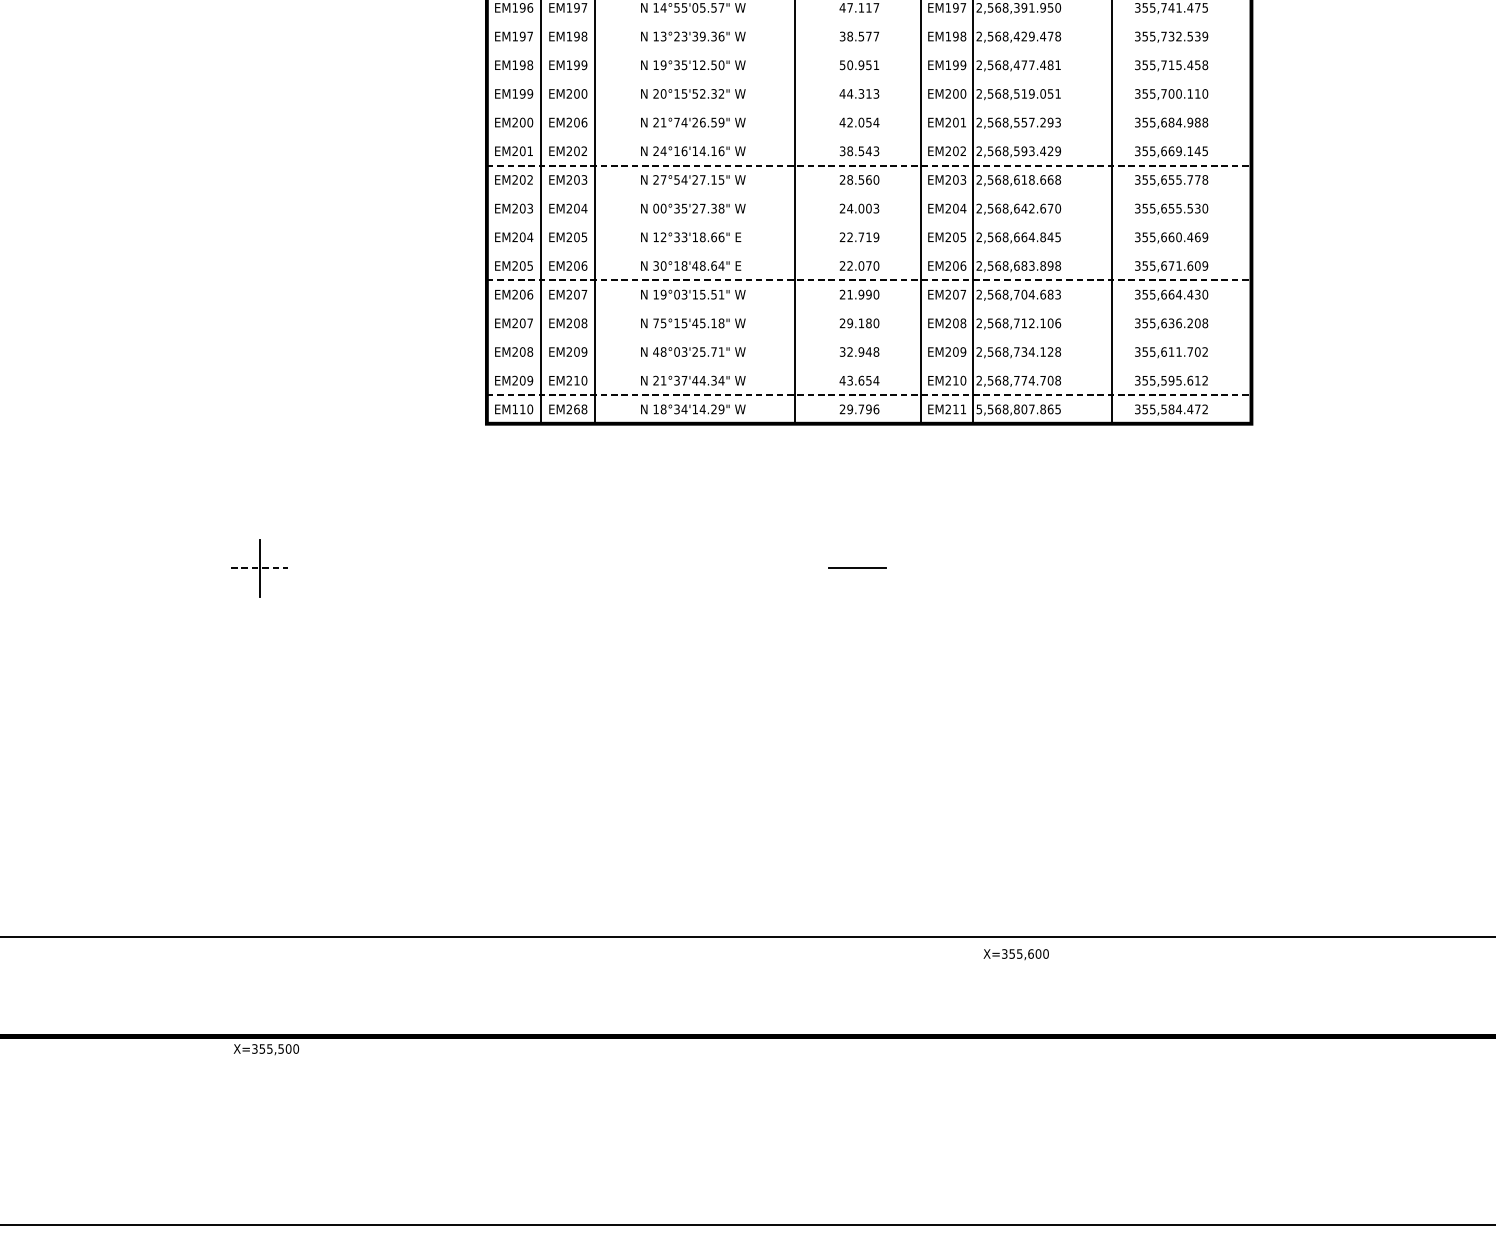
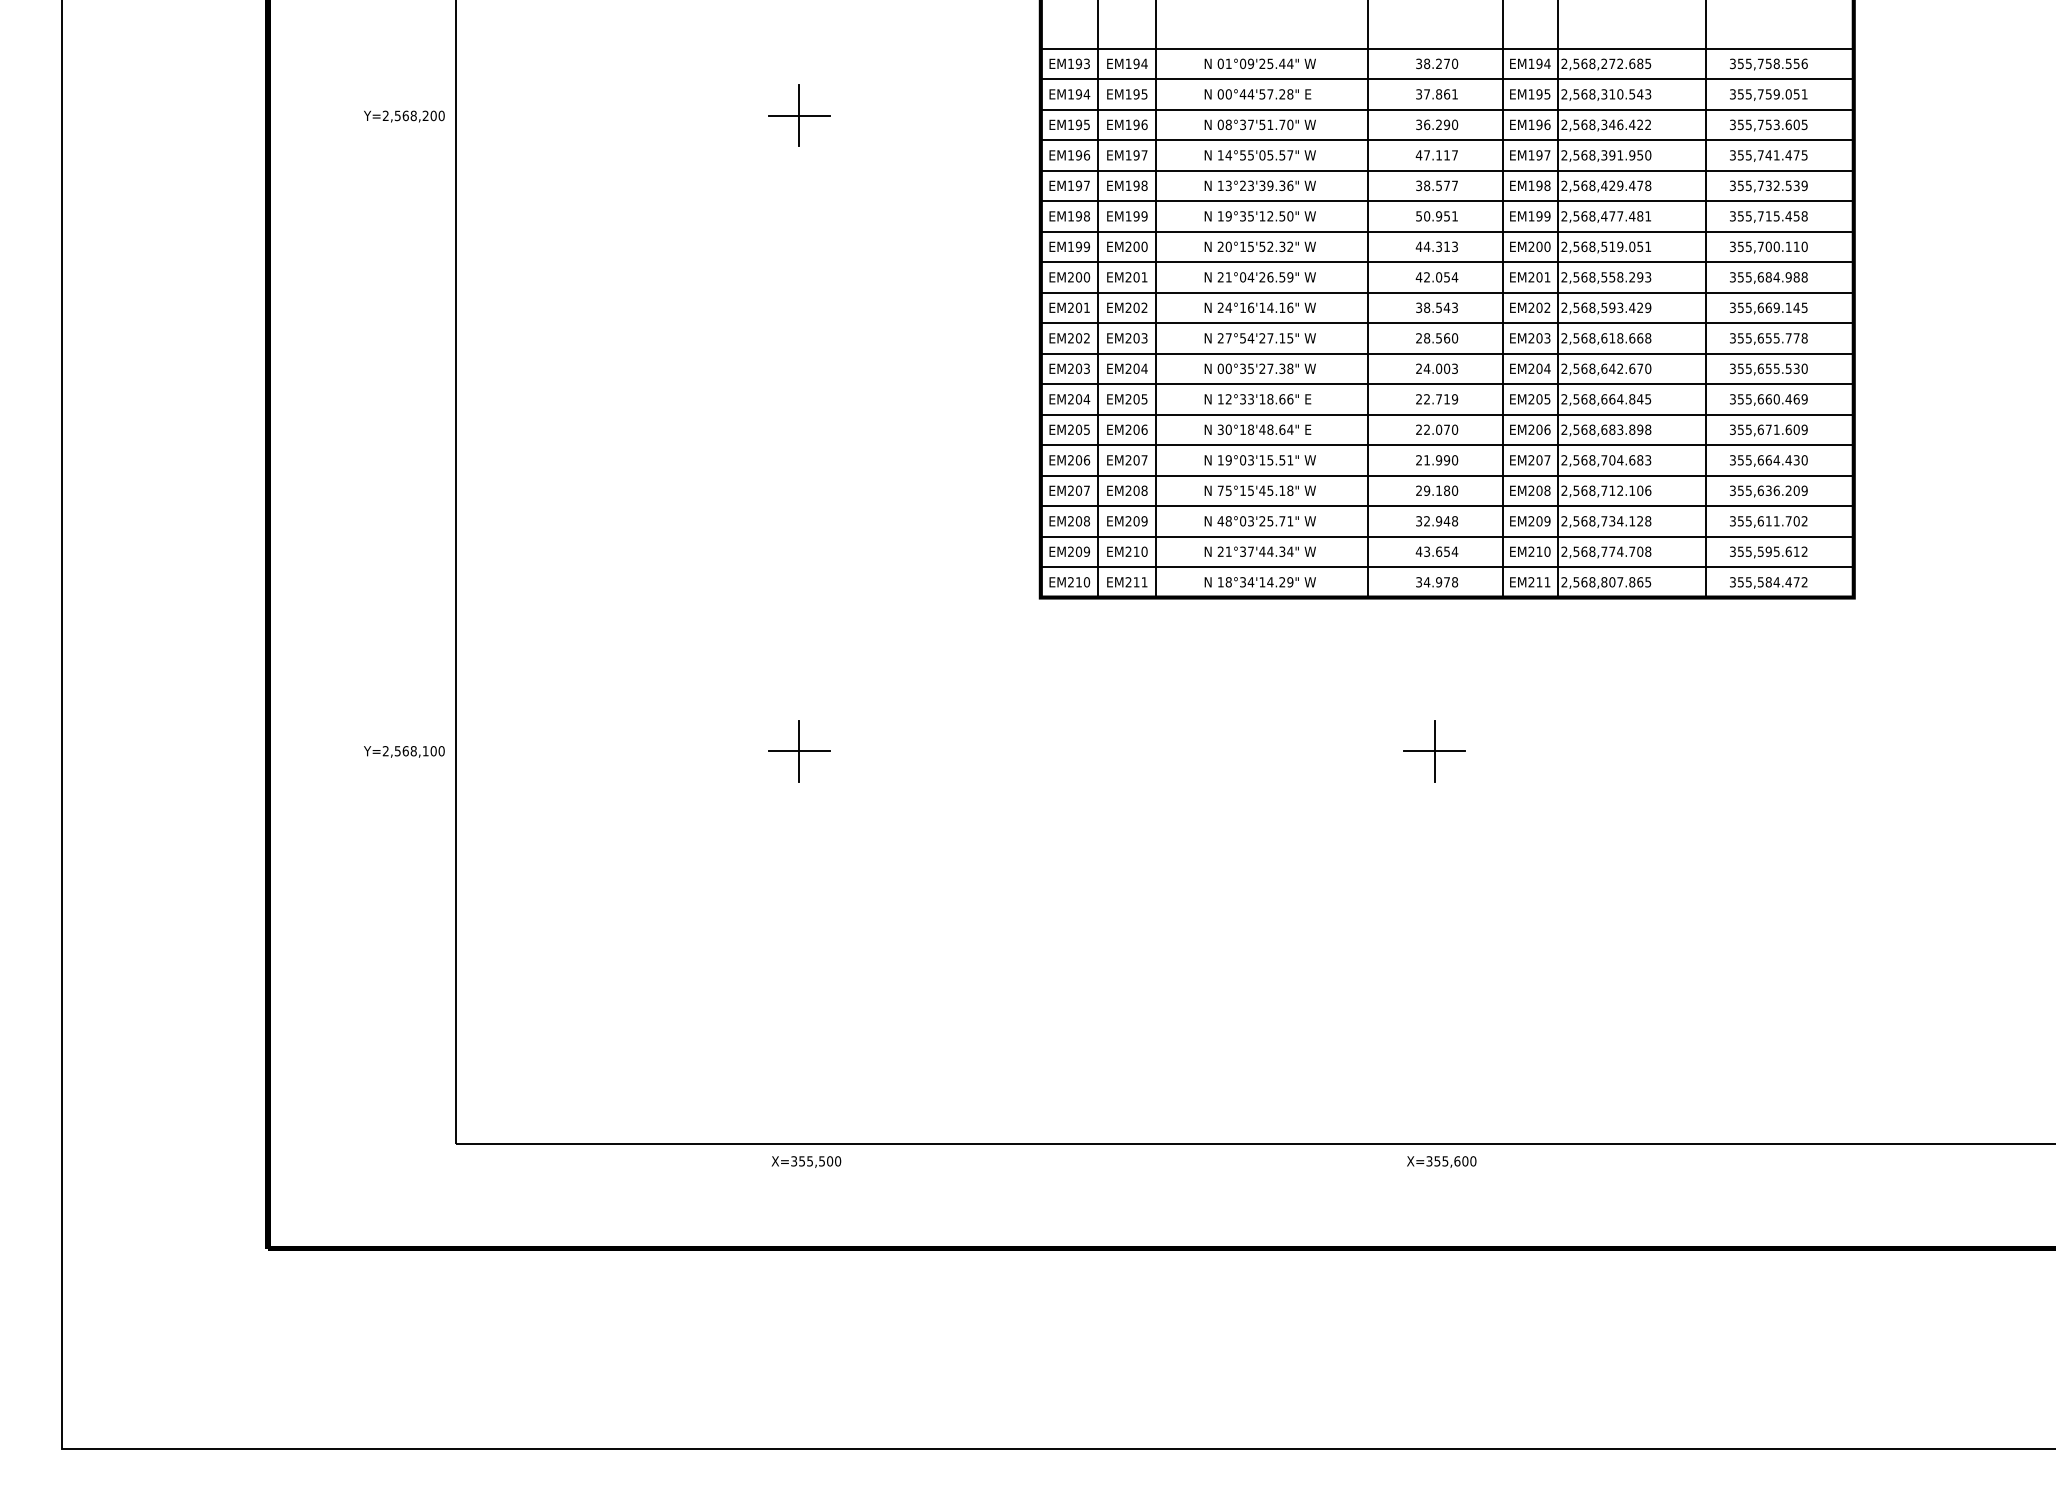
line: (868, 22) -> (1446, 170), added
line: (868, 51) -> (1446, 201), added
line: (868, 79) -> (1446, 231), added
line: (868, 108) -> (1446, 262), added
text: (584, 122) -> (1144, 277), EM206 -> EM201
text: (677, 122) -> (1243, 277), 21°74'26.59" -> 21°04'26.59"
text: (1032, 122) -> (1620, 277), 2,568,557.293 -> 2,568,558.293
line: (868, 136) -> (1446, 292), added
line: (869, 166) -> (1447, 323), dashed -> solid
line: (868, 194) -> (1446, 353), added
line: (868, 223) -> (1446, 384), added
line: (868, 251) -> (1446, 414), added
line: (869, 280) -> (1447, 445), dashed -> solid
line: (868, 308) -> (1446, 475), added
text: (1205, 323) -> (1804, 490), 355,636.208 -> 355,636.209
line: (868, 338) -> (1446, 506), added
line: (868, 366) -> (1446, 536), added
line: (869, 395) -> (1447, 567), dashed -> solid
text: (514, 409) -> (1070, 582), EM110 -> EM210
text: (580, 409) -> (1140, 582), EM268 -> EM211
text: (859, 409) -> (1437, 582), 29.796 -> 34.978
text: (979, 409) -> (1564, 582), 5,568,807.865 -> 2,568,807.865
line: (857, 567) -> (1434, 750), added
line: (259, 568) -> (799, 751), dashed -> solid
text: (1016, 954) -> (1441, 1161), moved
text: (266, 1049) -> (806, 1161), moved

